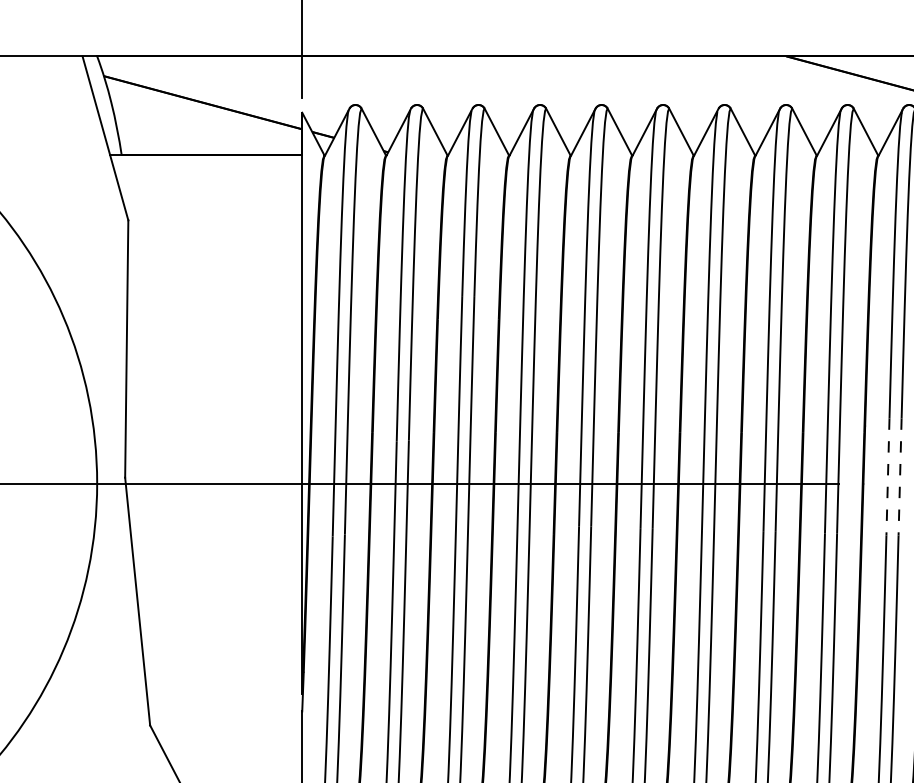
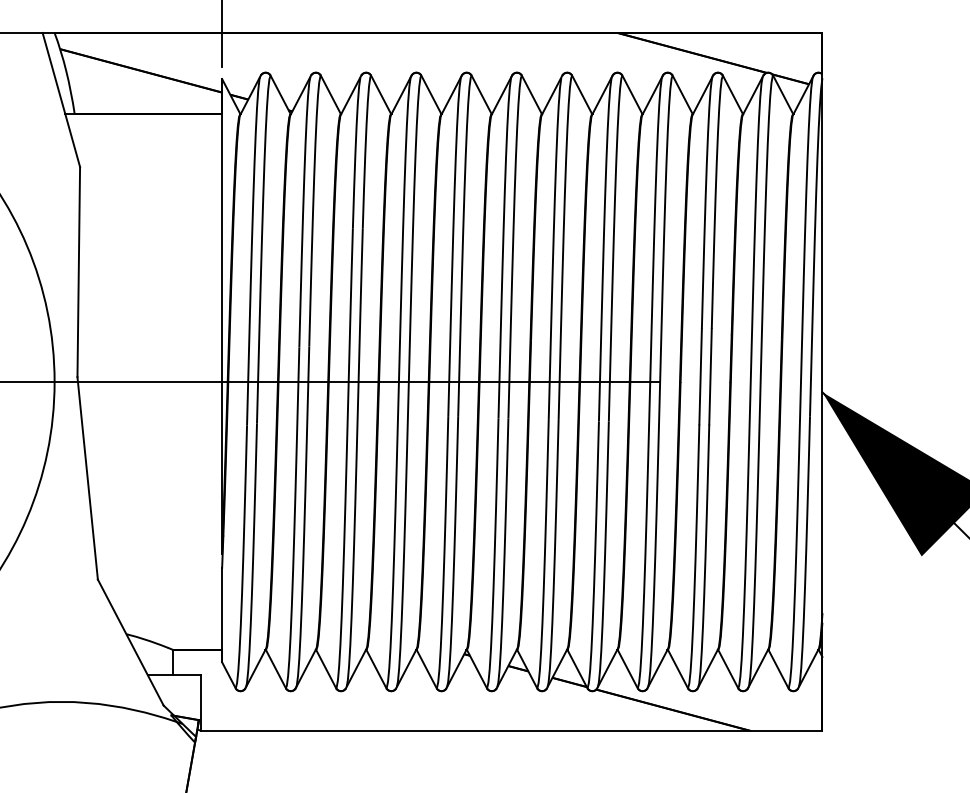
line: (887, 476) -> (700, 376), dashed -> solid
line: (900, 476) -> (710, 376), dashed -> solid

